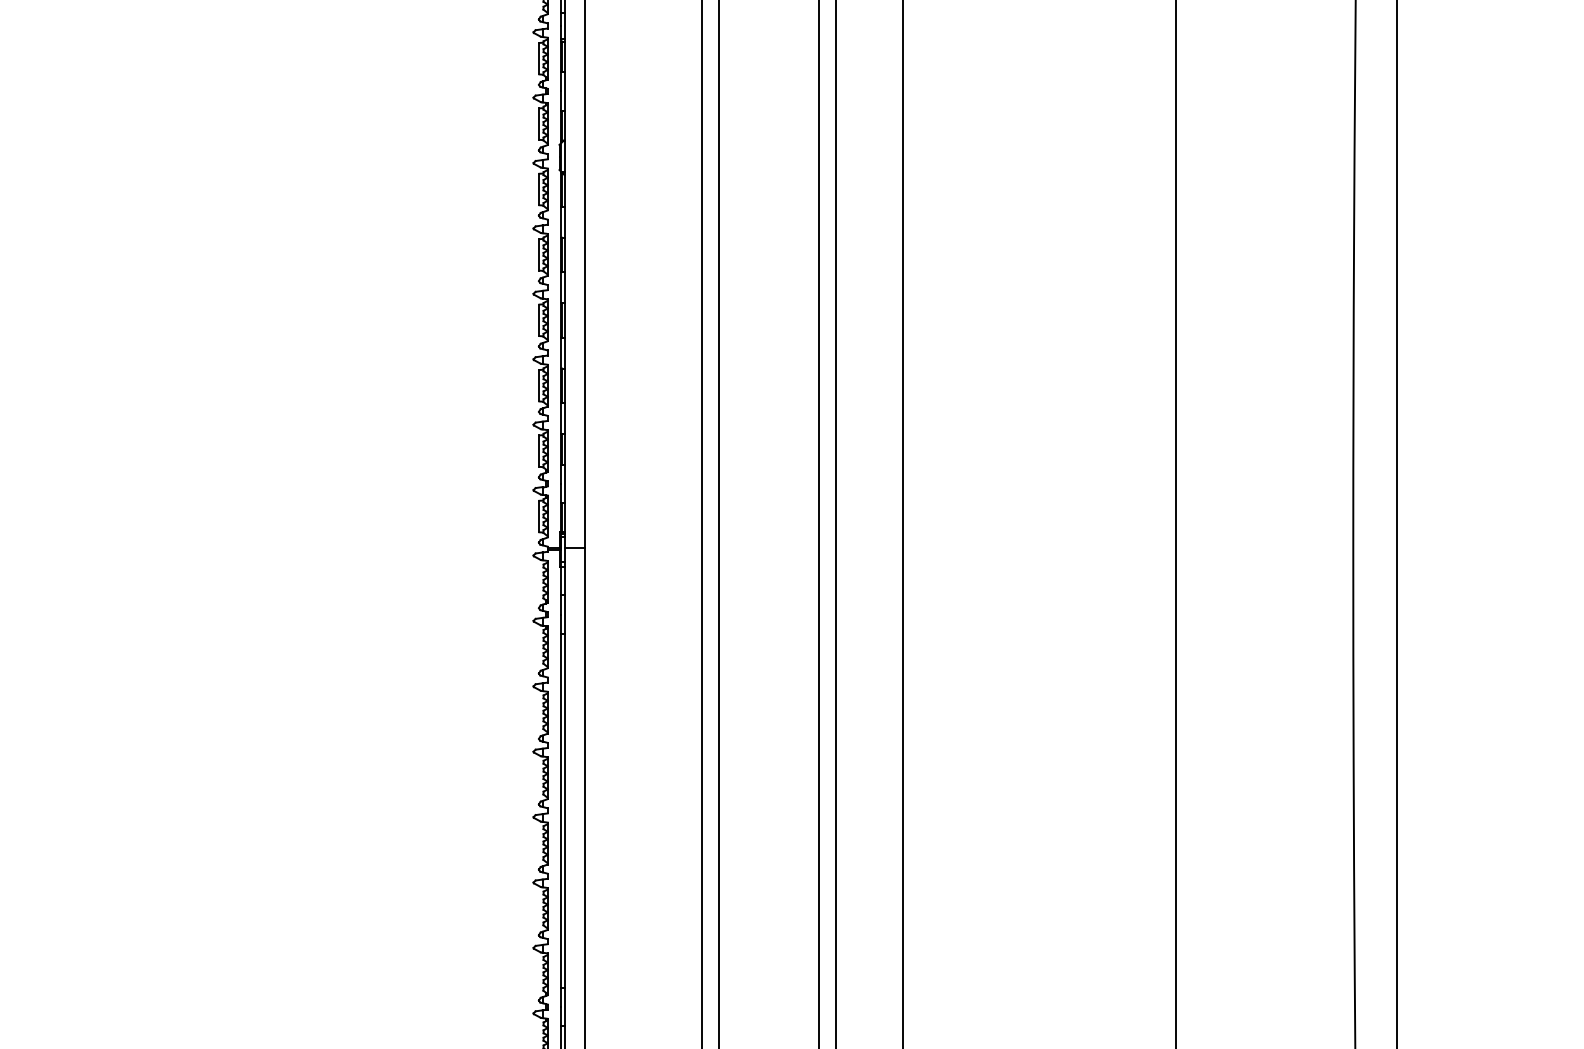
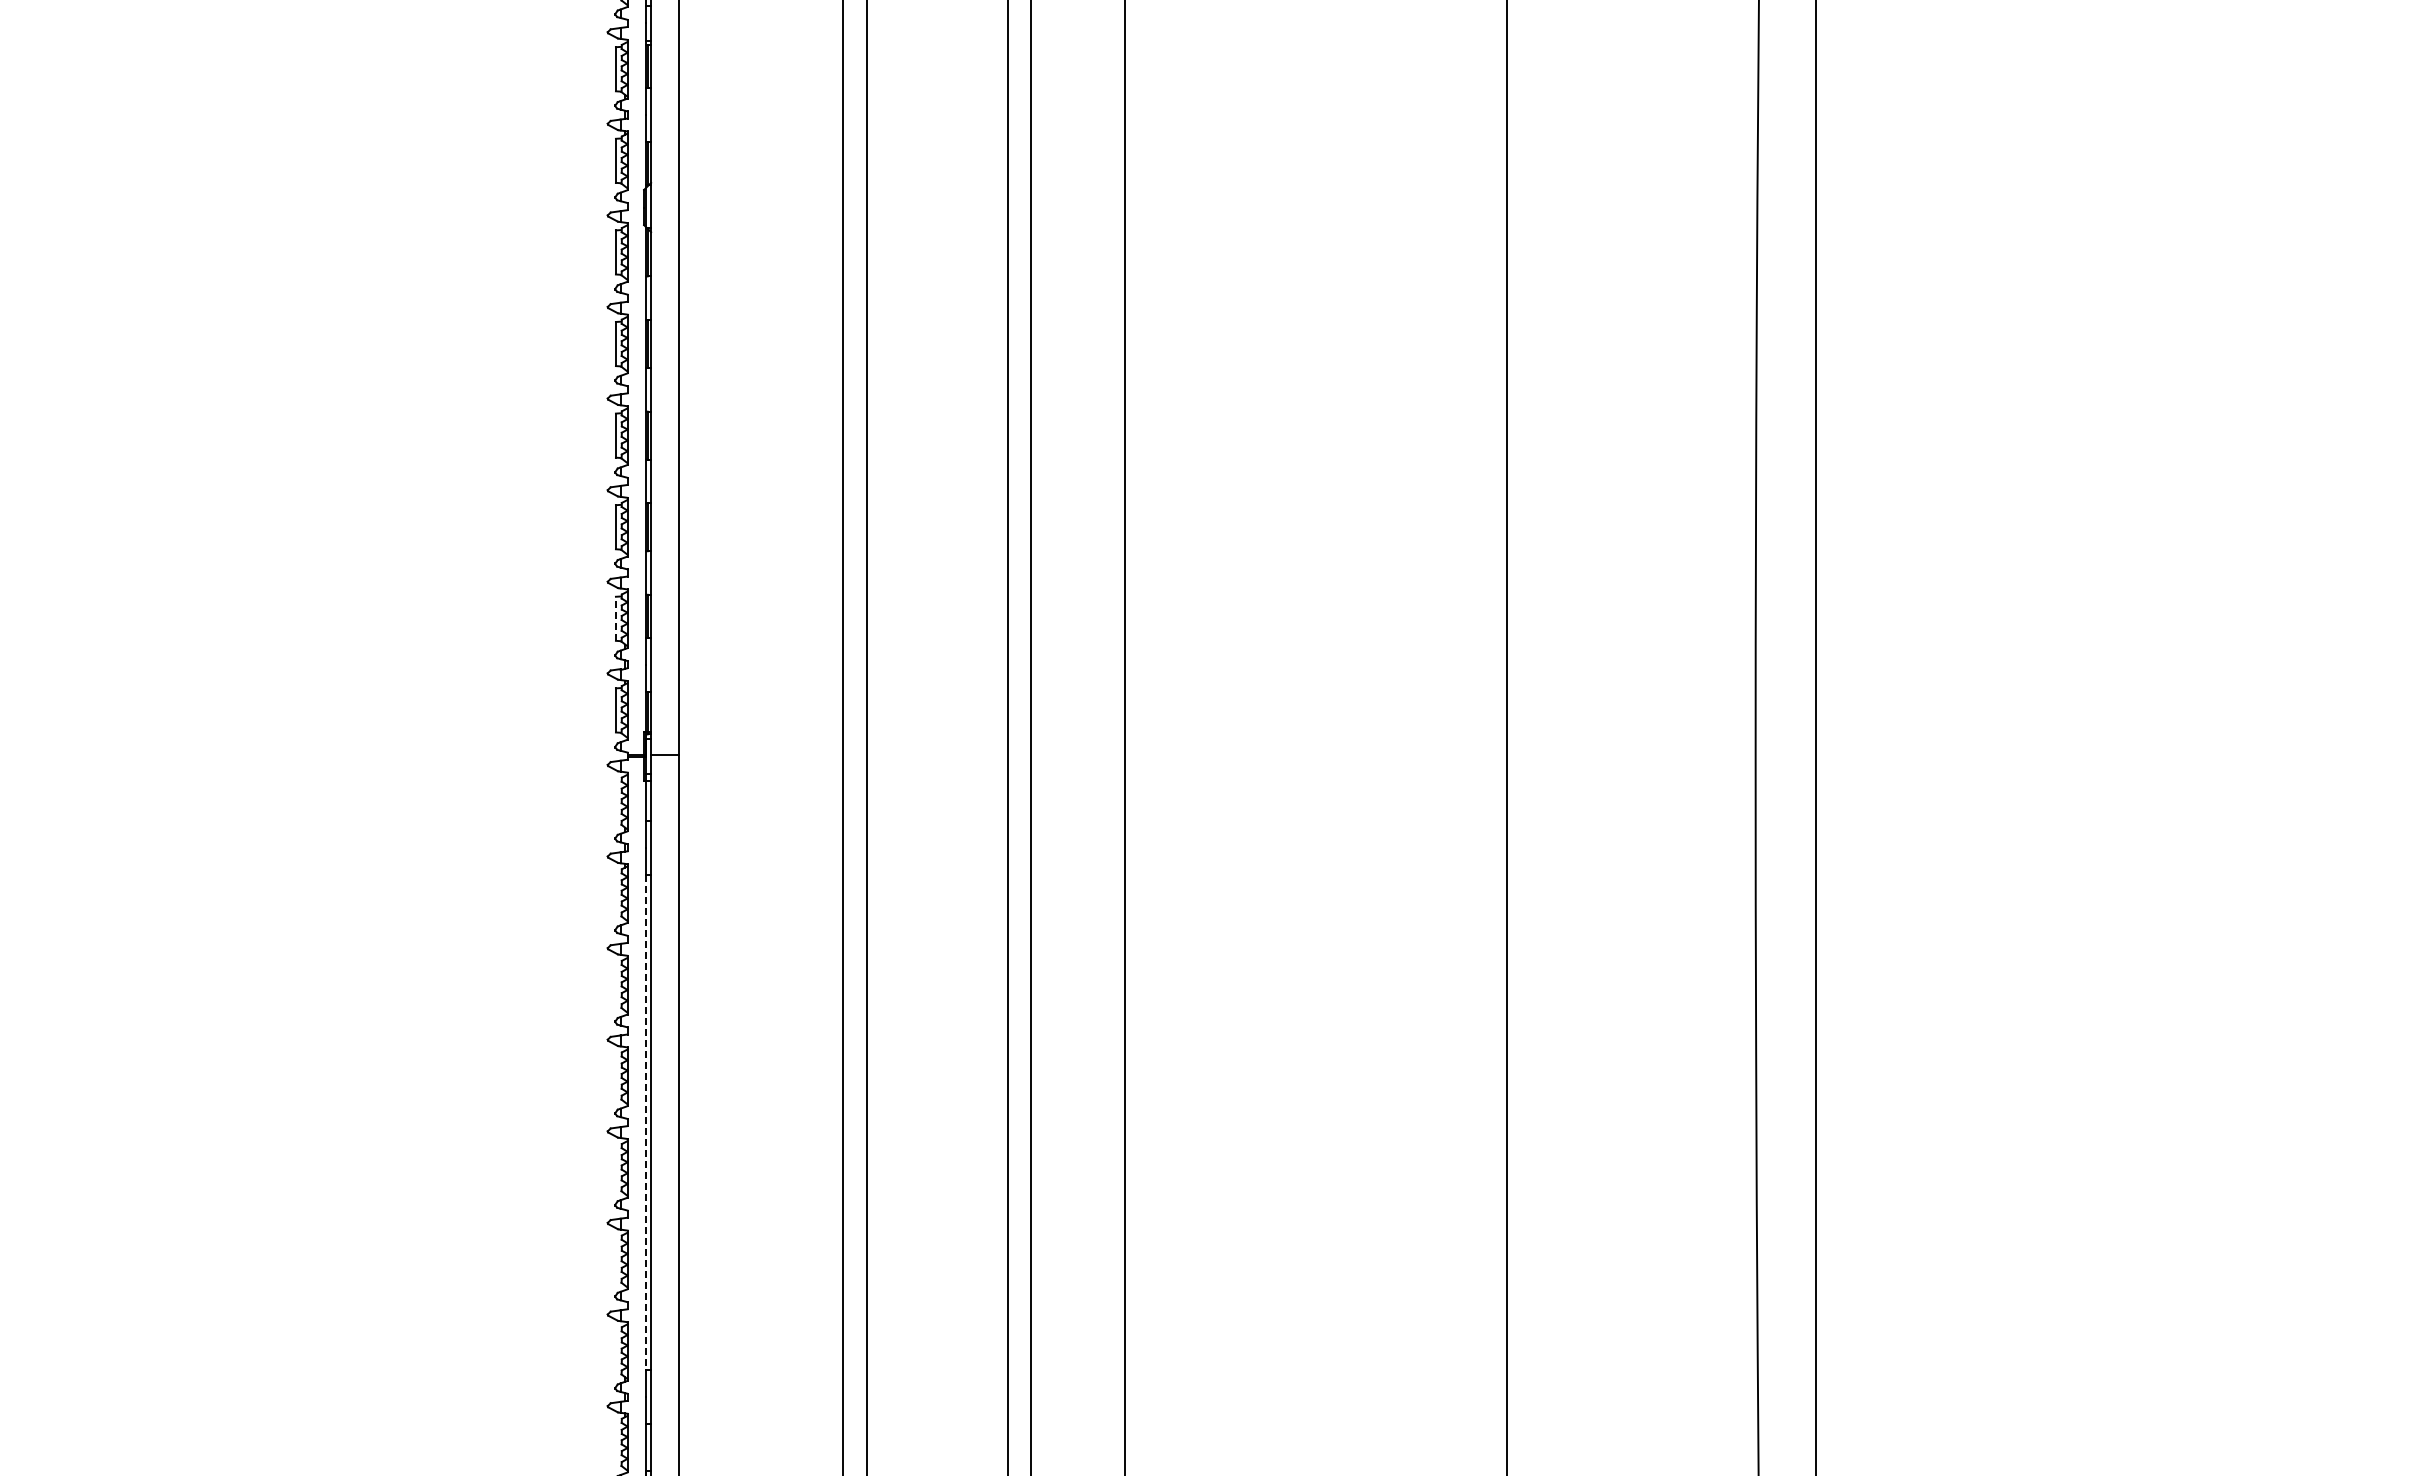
line: (539, 450) -> (615, 618), solid -> dashed
line: (561, 810) -> (646, 1122), solid -> dashed

